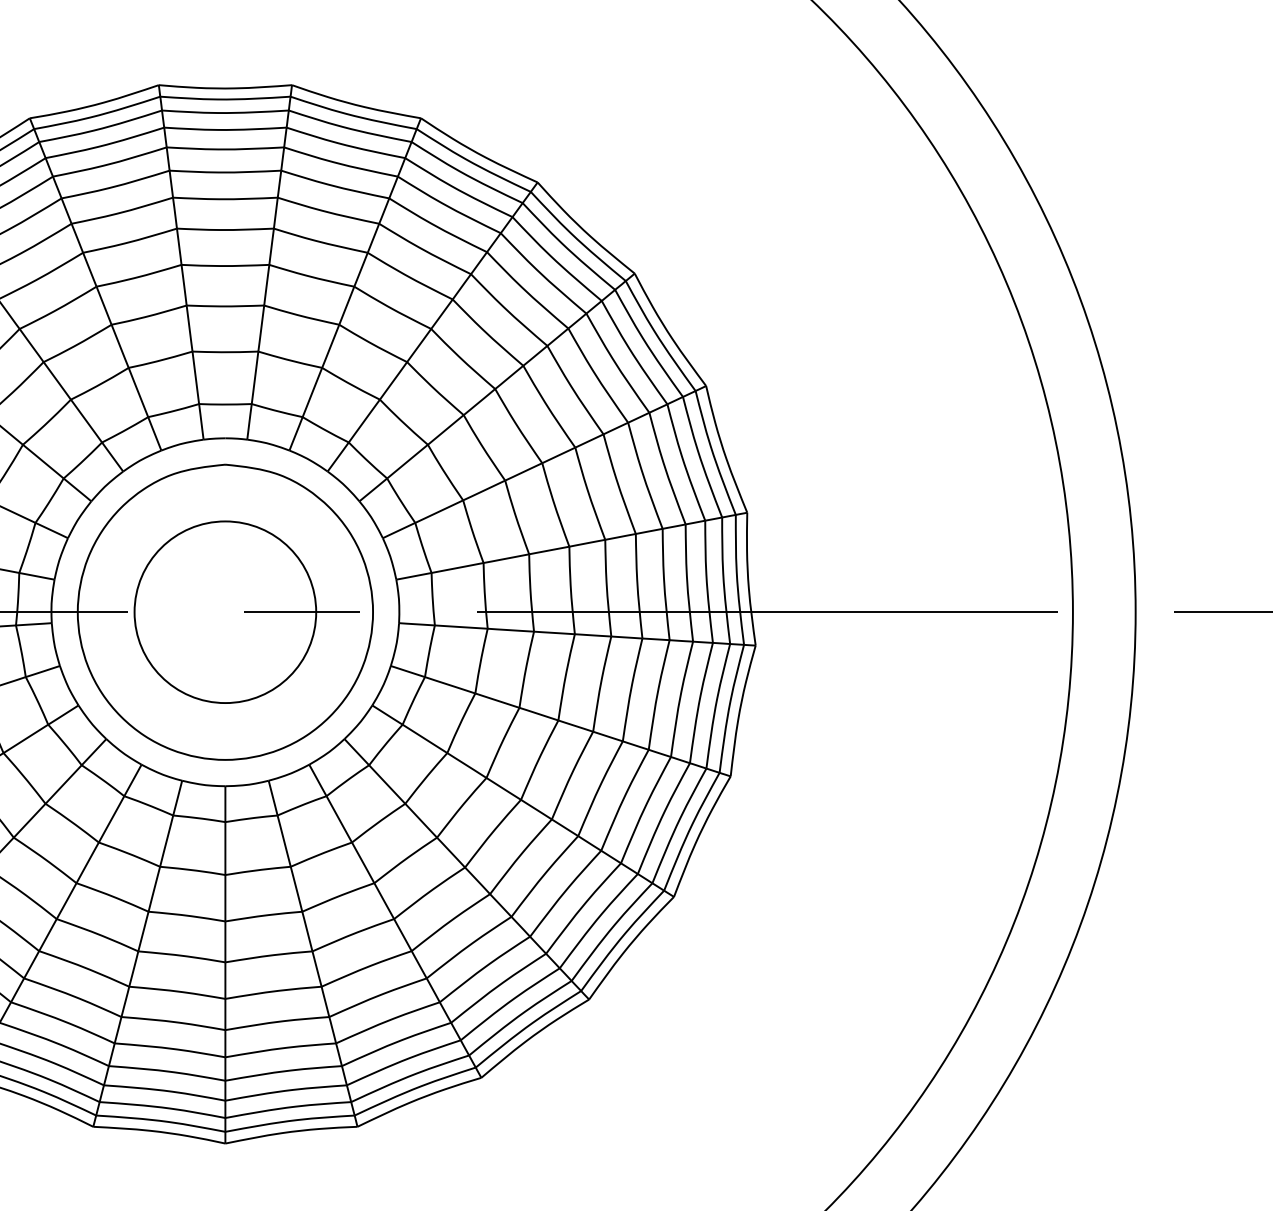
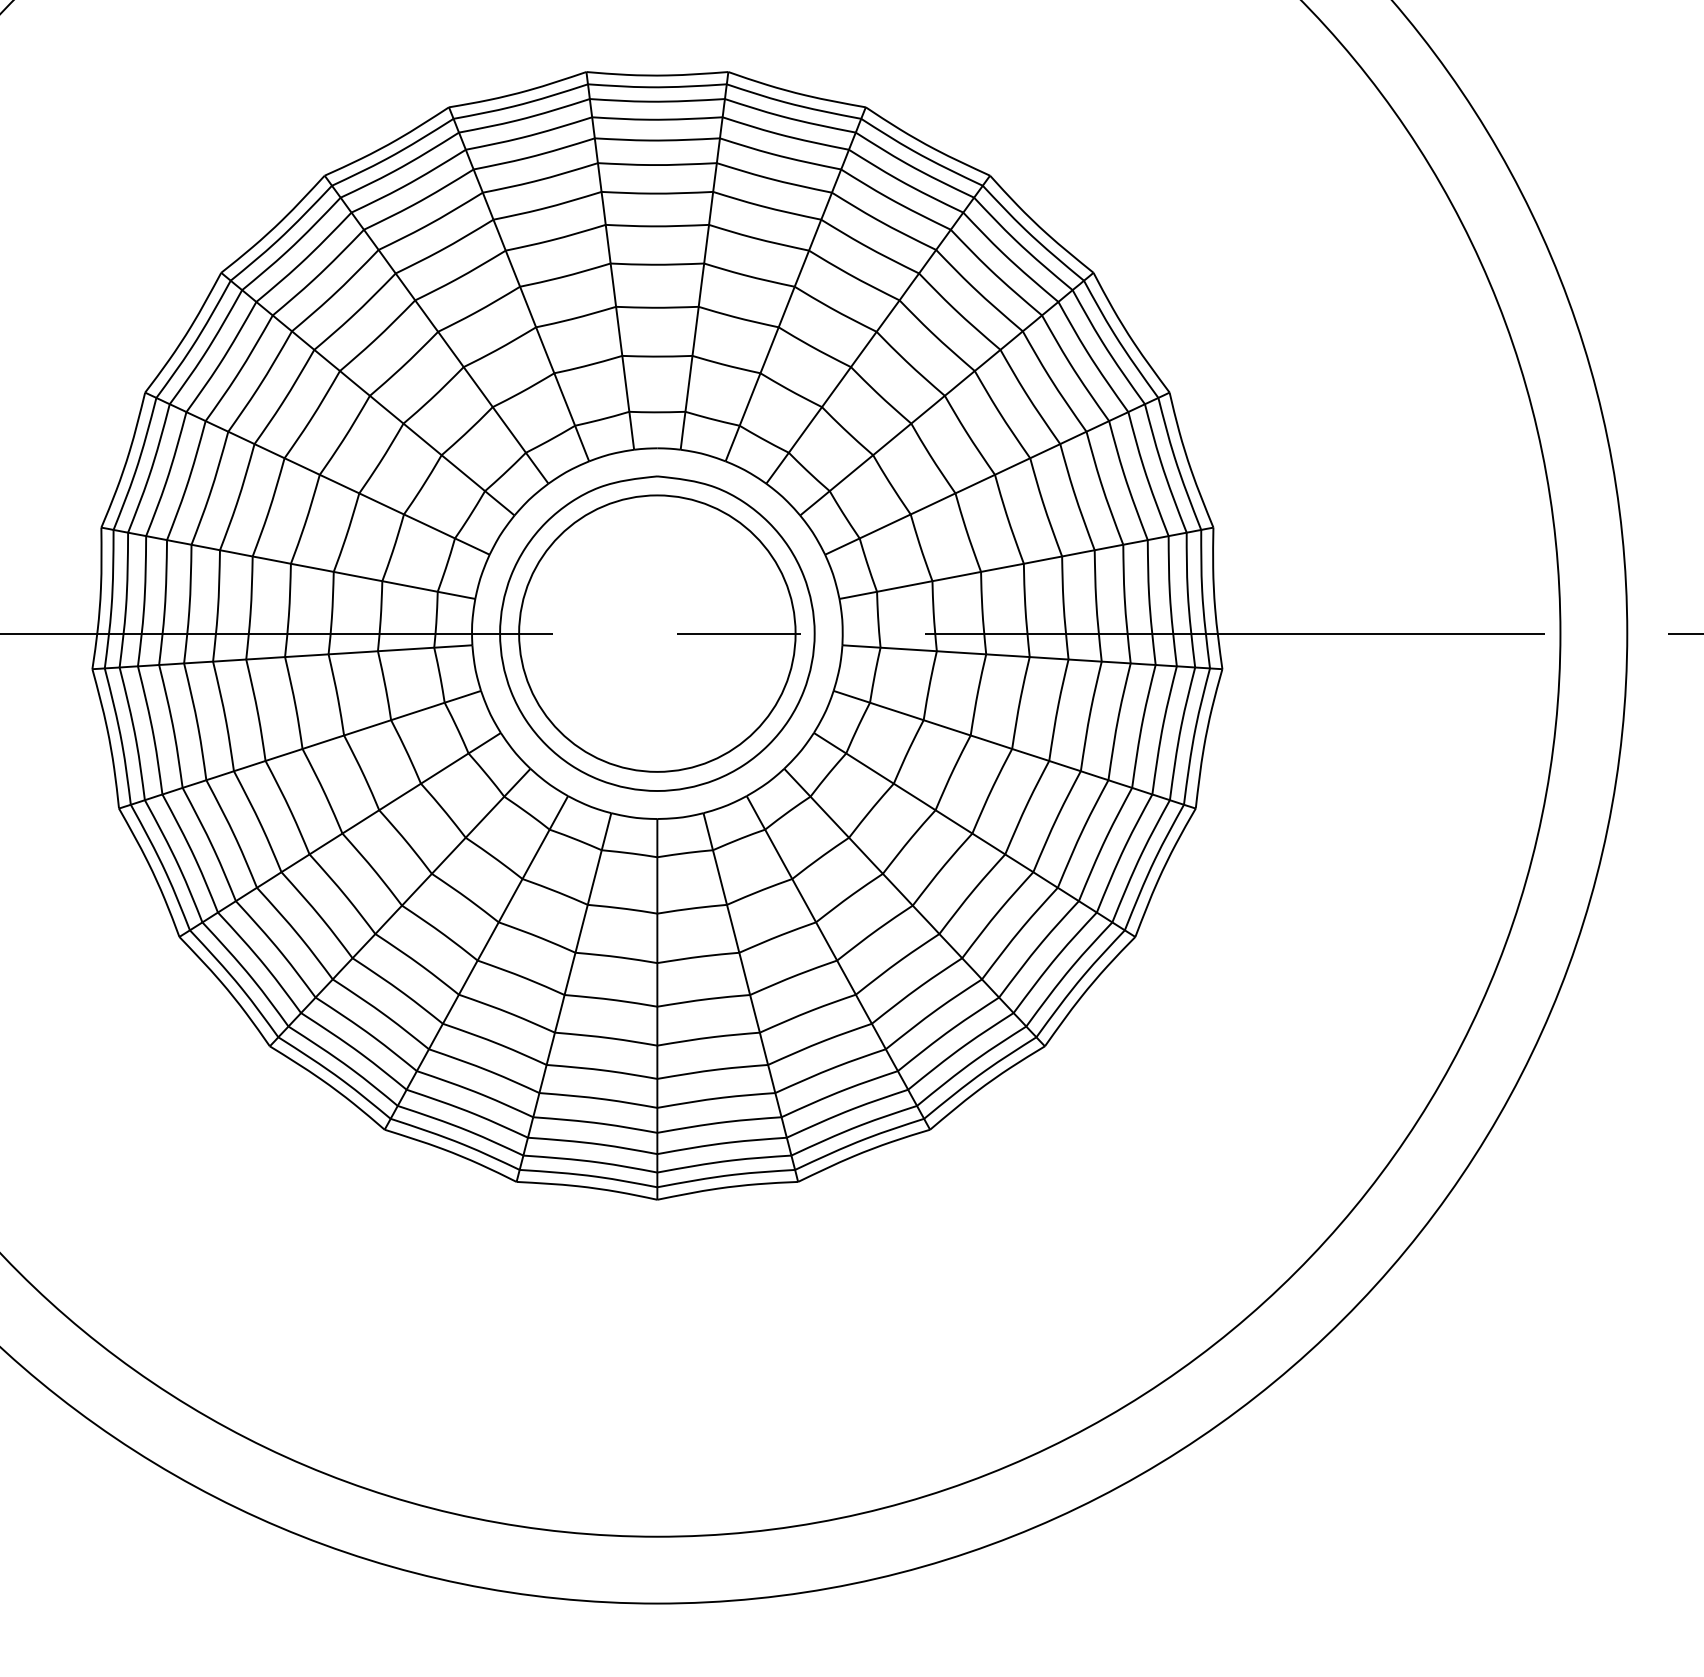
circle: (225, 612) -> (657, 633), size x1.43

